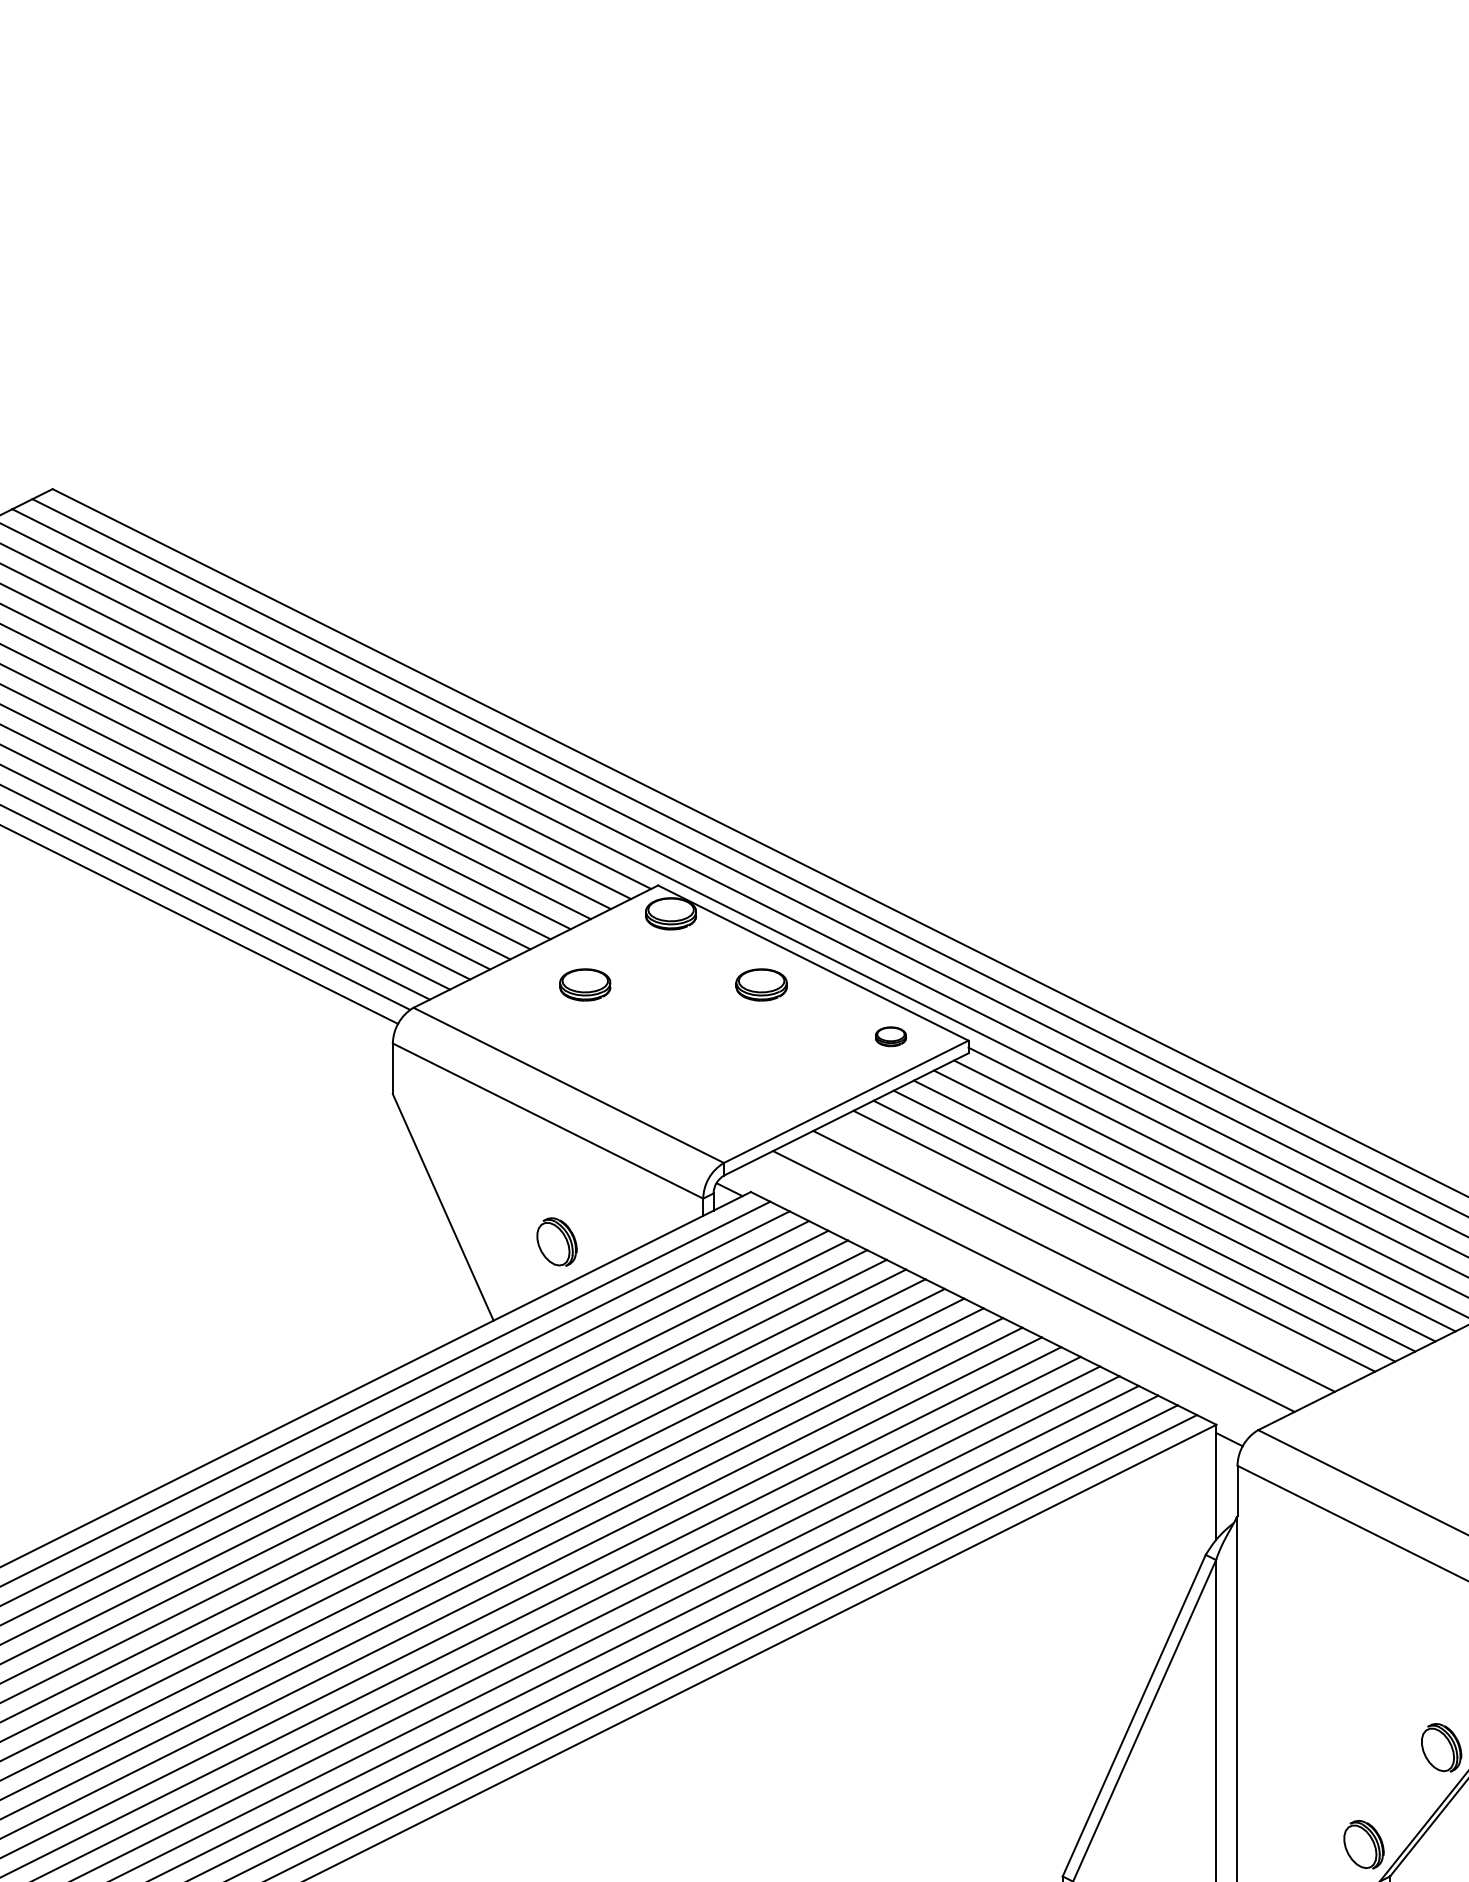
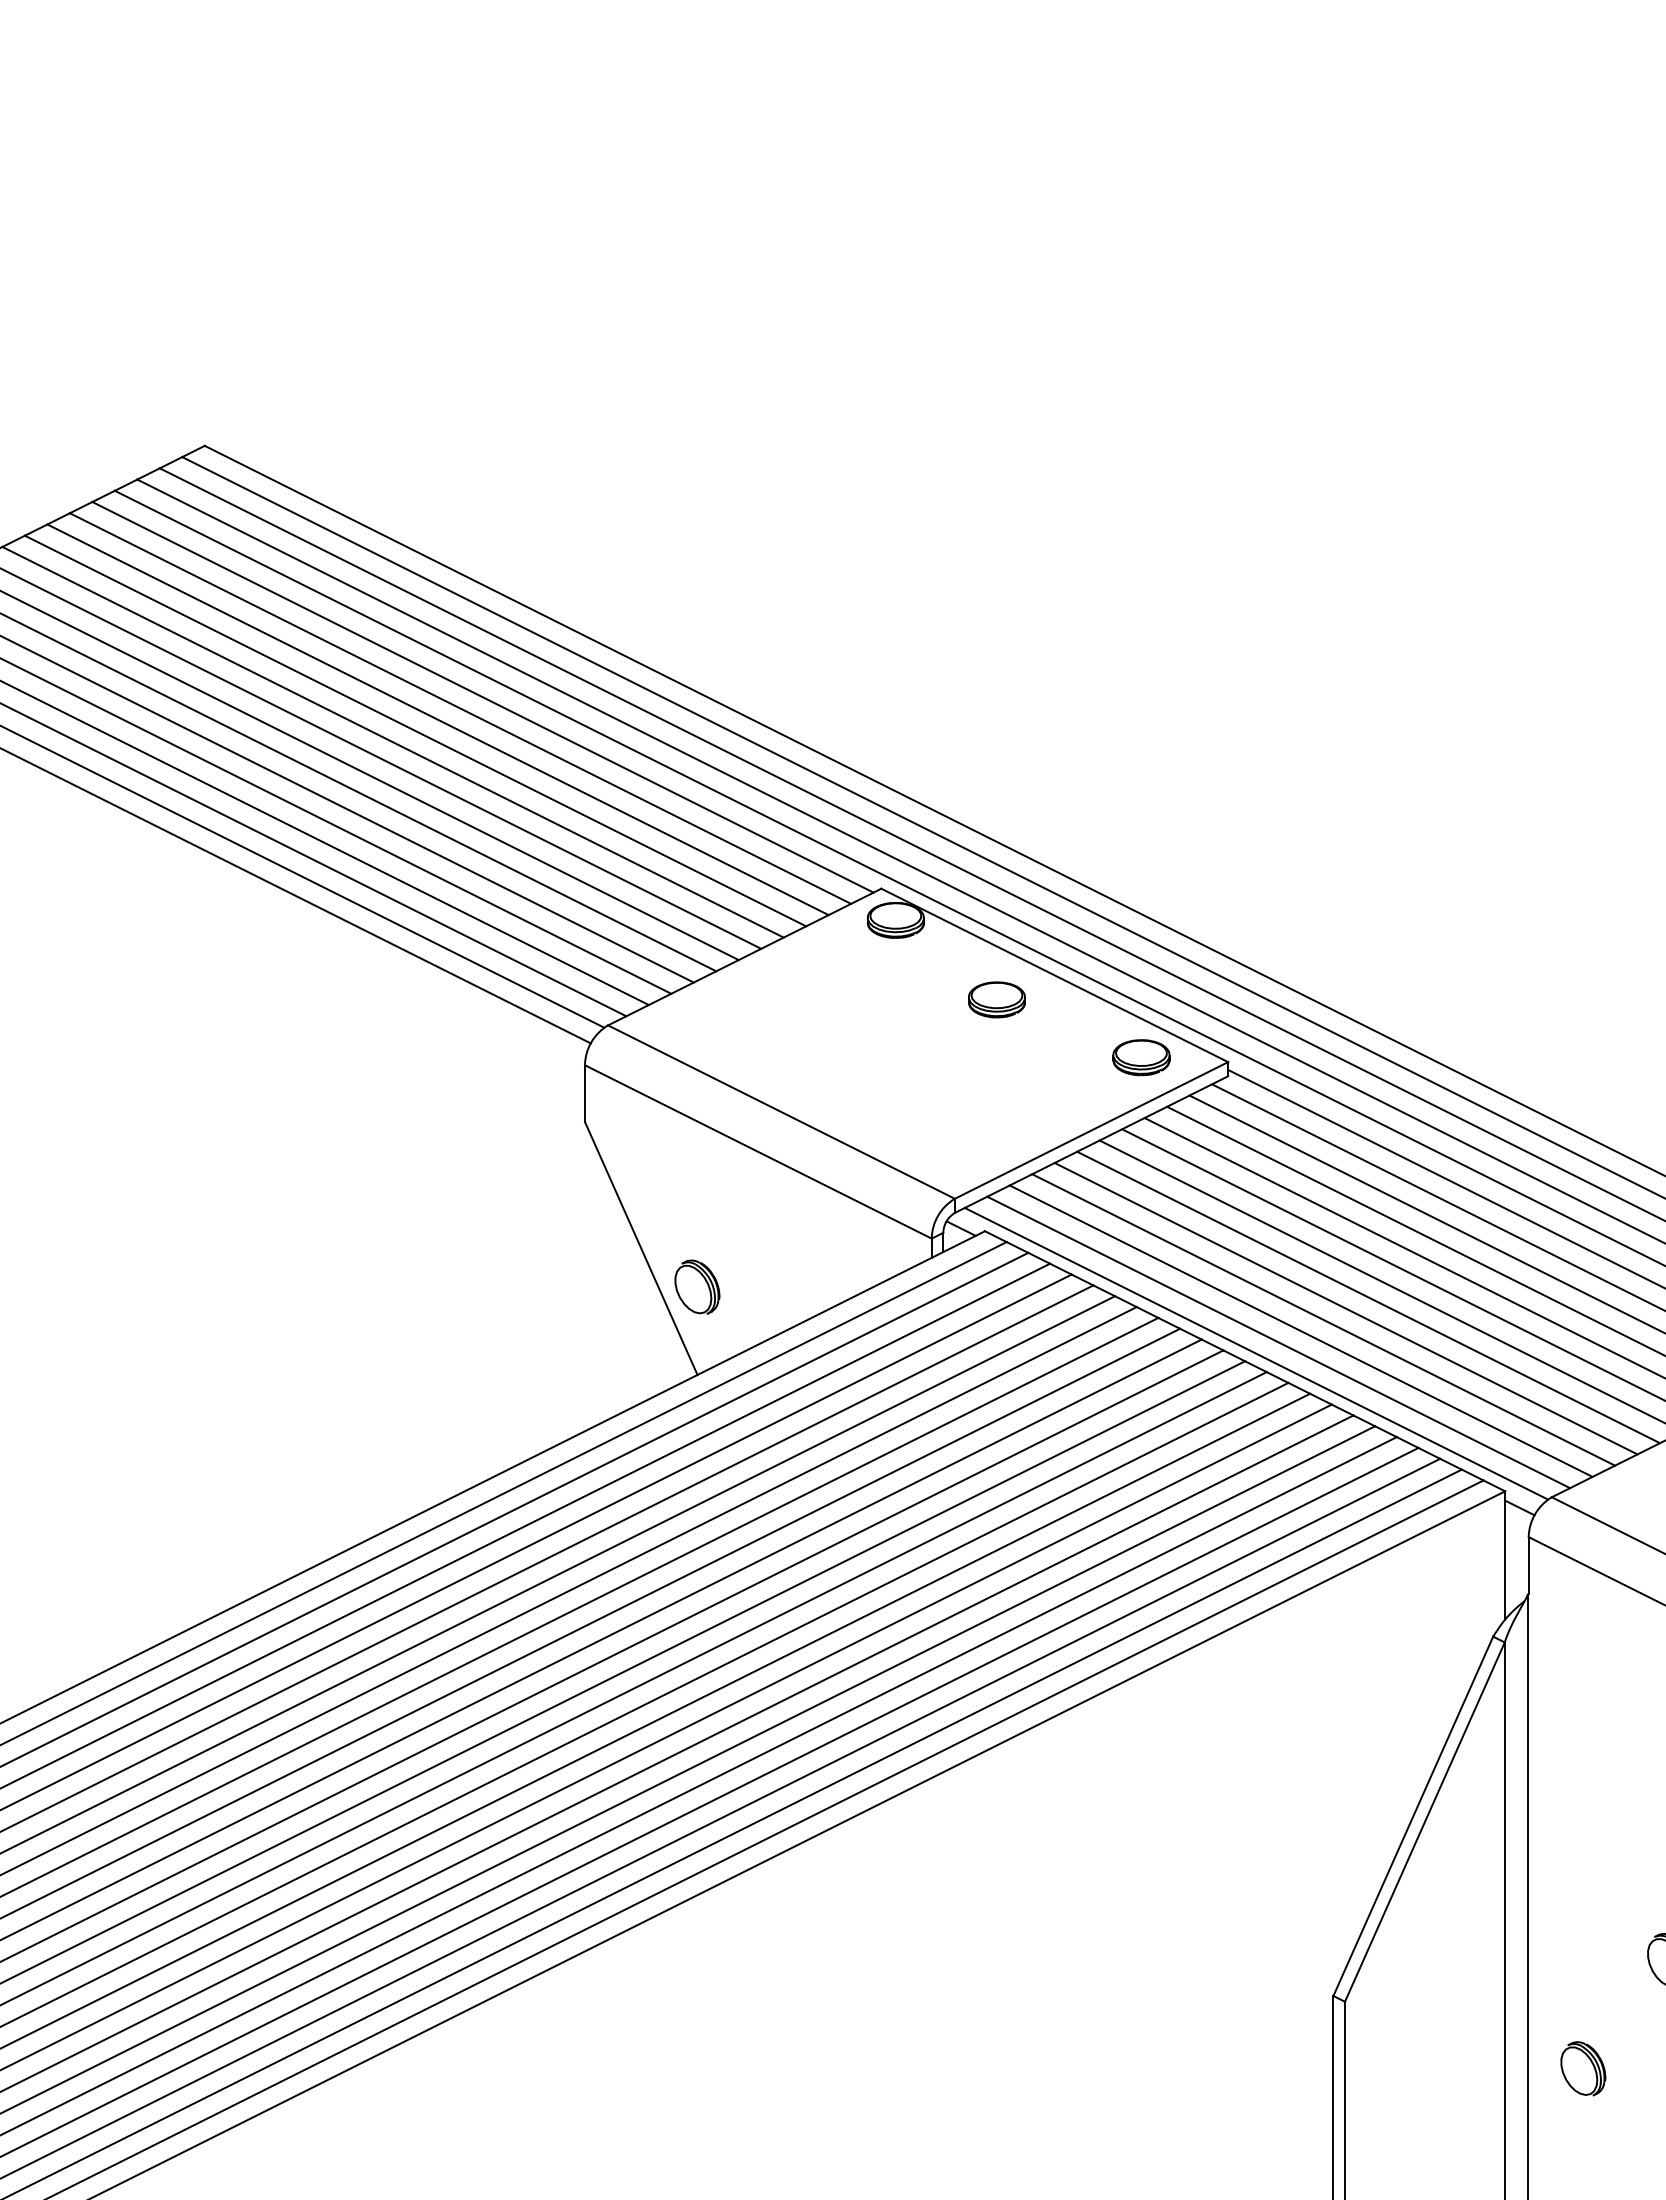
part: (584, 984) -> (799, 999), removed
part: (890, 1036) -> (1141, 1057), size x1.67
part: (557, 1241) -> (697, 1286), moved
line: (1094, 1251) -> (1368, 1297), added
line: (1053, 1271) -> (1323, 1319), added
line: (1013, 1291) -> (1278, 1342), added
line: (993, 1301) -> (1256, 1353), added

